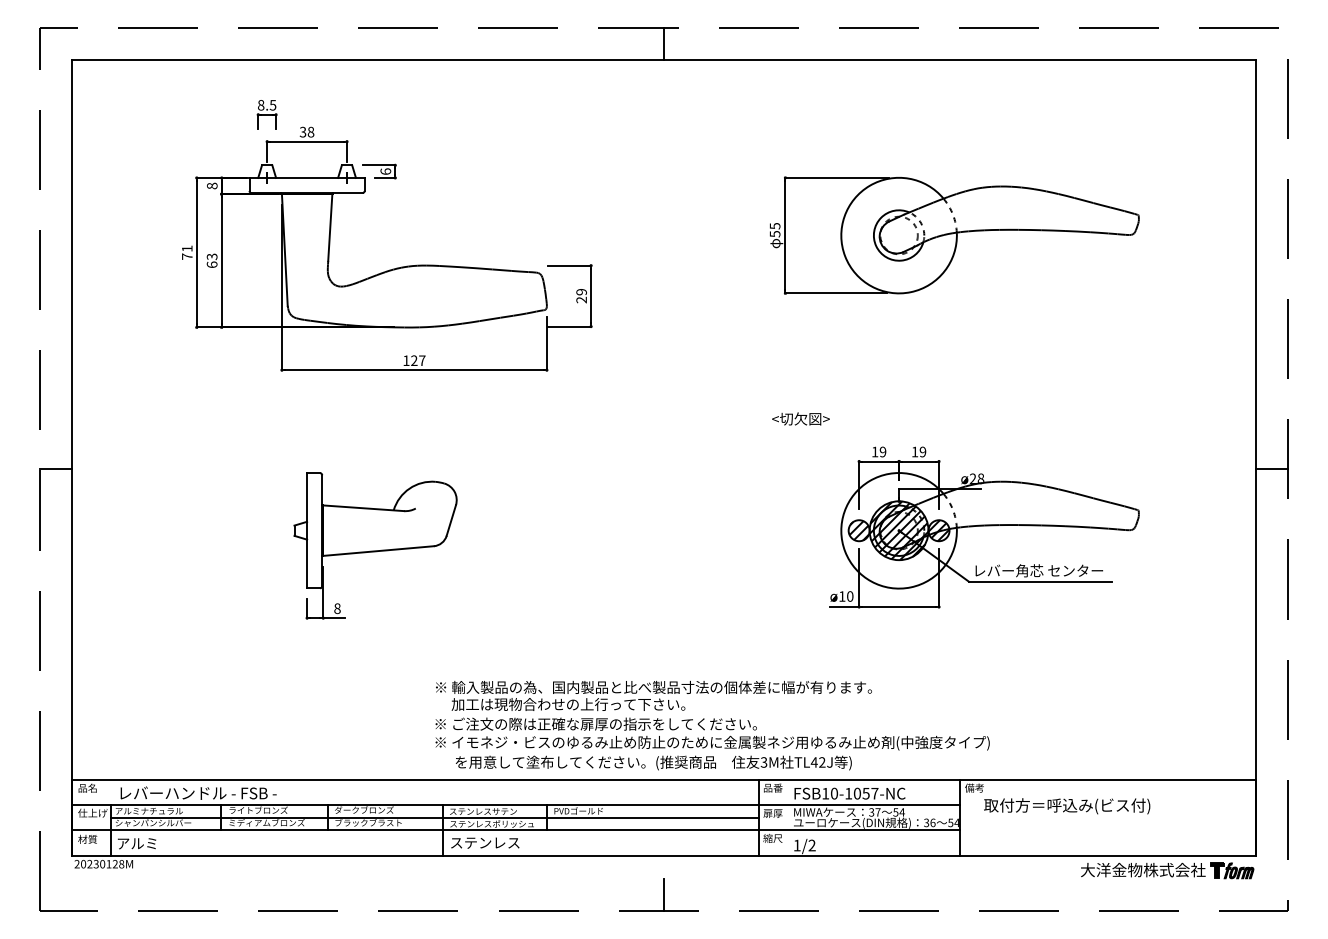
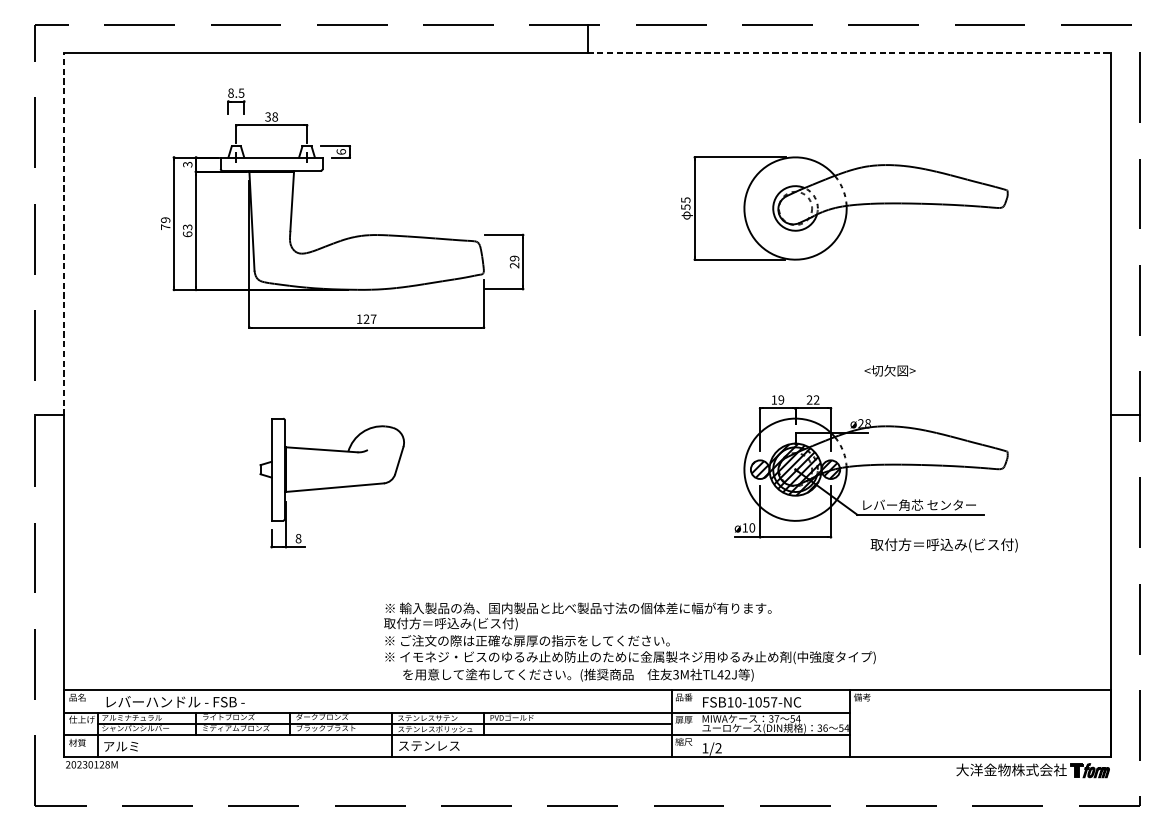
line: (959, 60) -> (848, 53), solid -> dashed
text: (212, 185) -> (187, 164), 8 -> 3
text: (187, 248) -> (165, 219), 71 -> 79
line: (72, 264) -> (64, 234), solid -> dashed
text: (800, 418) -> (889, 370), moved
text: (918, 451) -> (812, 399), 19 -> 22
text: (559, 704) -> (495, 623), 加工は現物合わせの上行って下さい。 -> 取付方＝呼込み(ビス付)
text: (1067, 806) -> (944, 545), moved
line: (664, 894) -> (587, 791), removed

